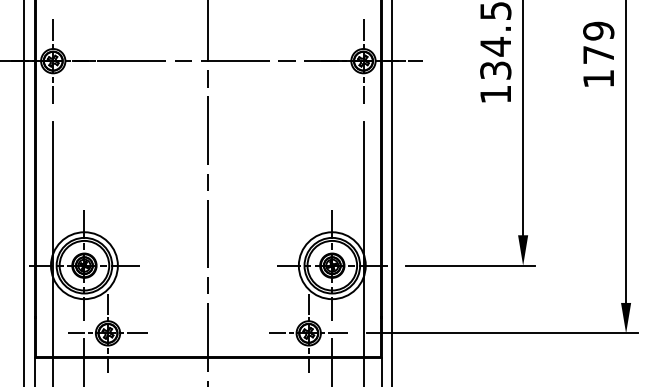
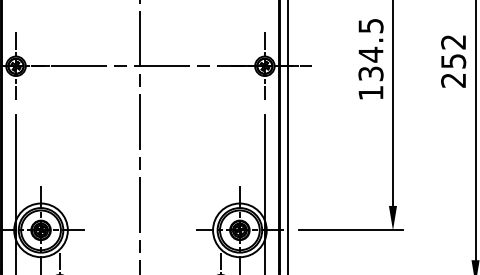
text: (598, 54) -> (453, 60), 179 -> 252

